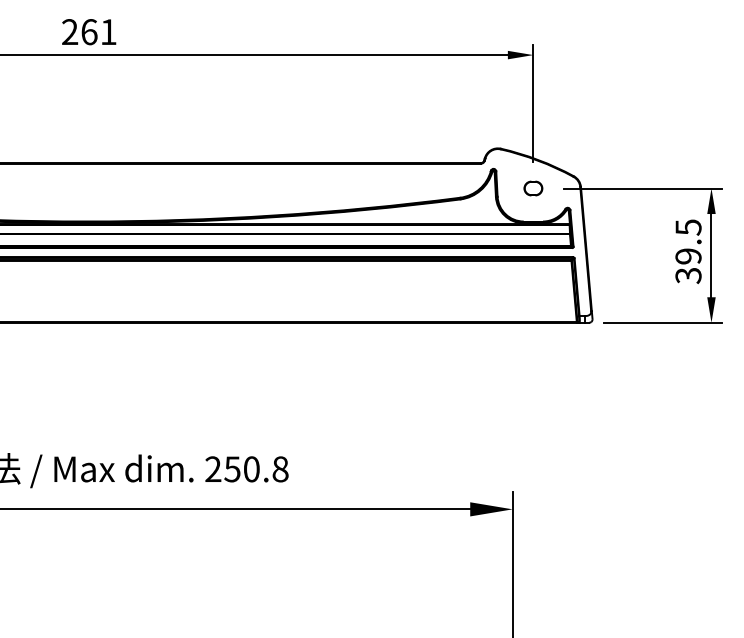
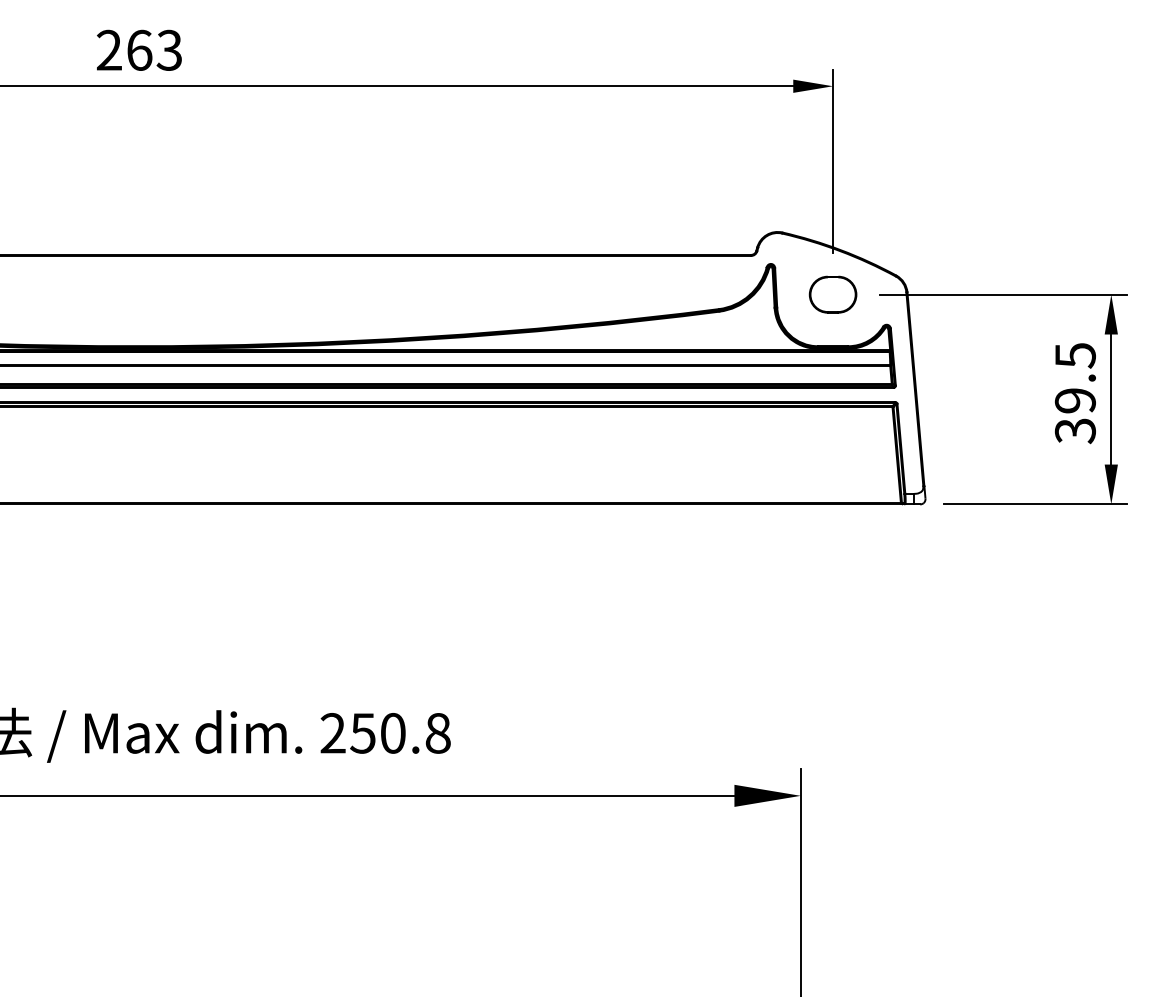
text: (108, 32) -> (169, 50), 261 -> 263
part: (533, 188) -> (833, 294), size x1.67

